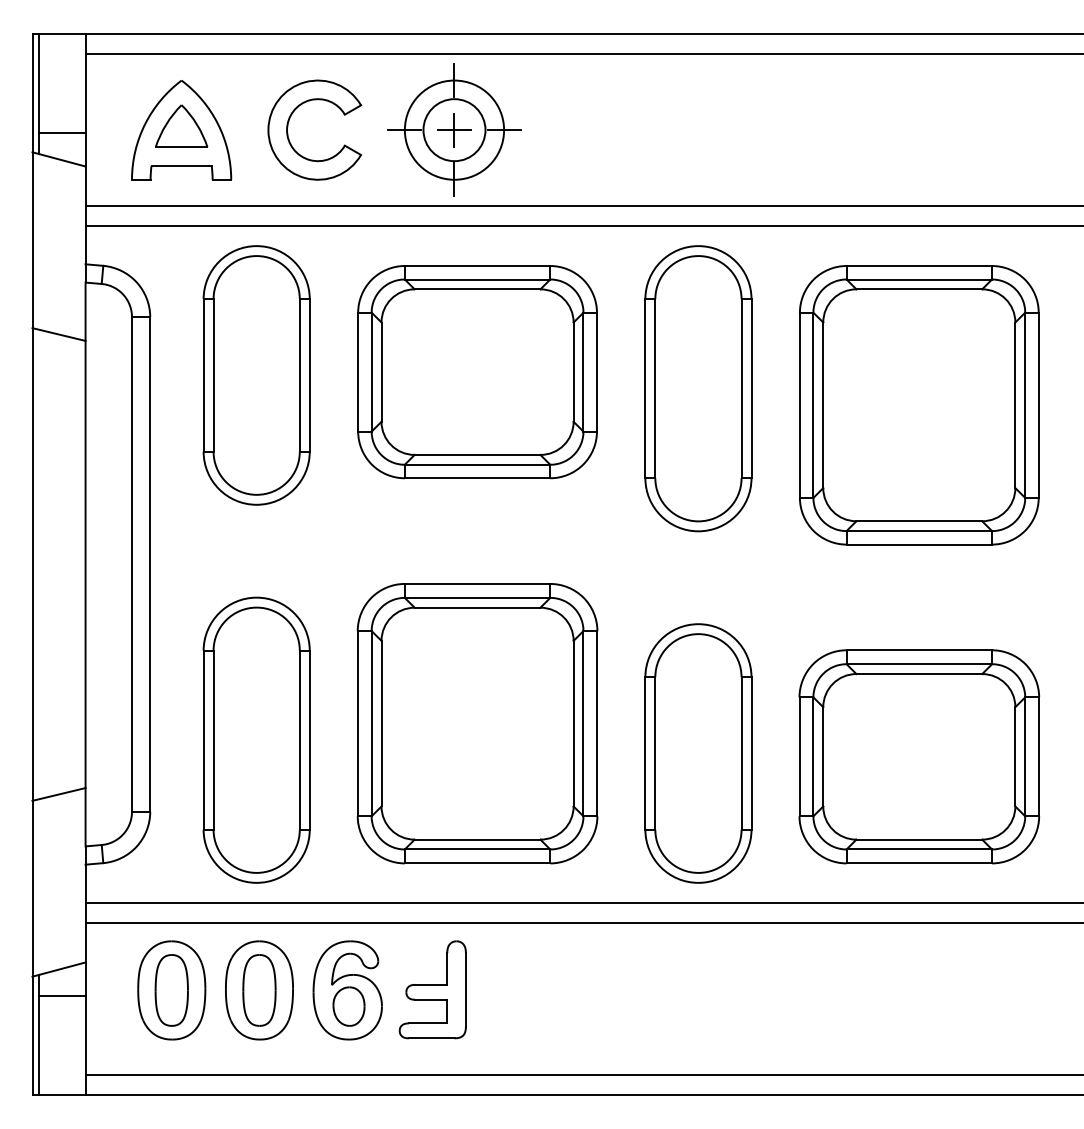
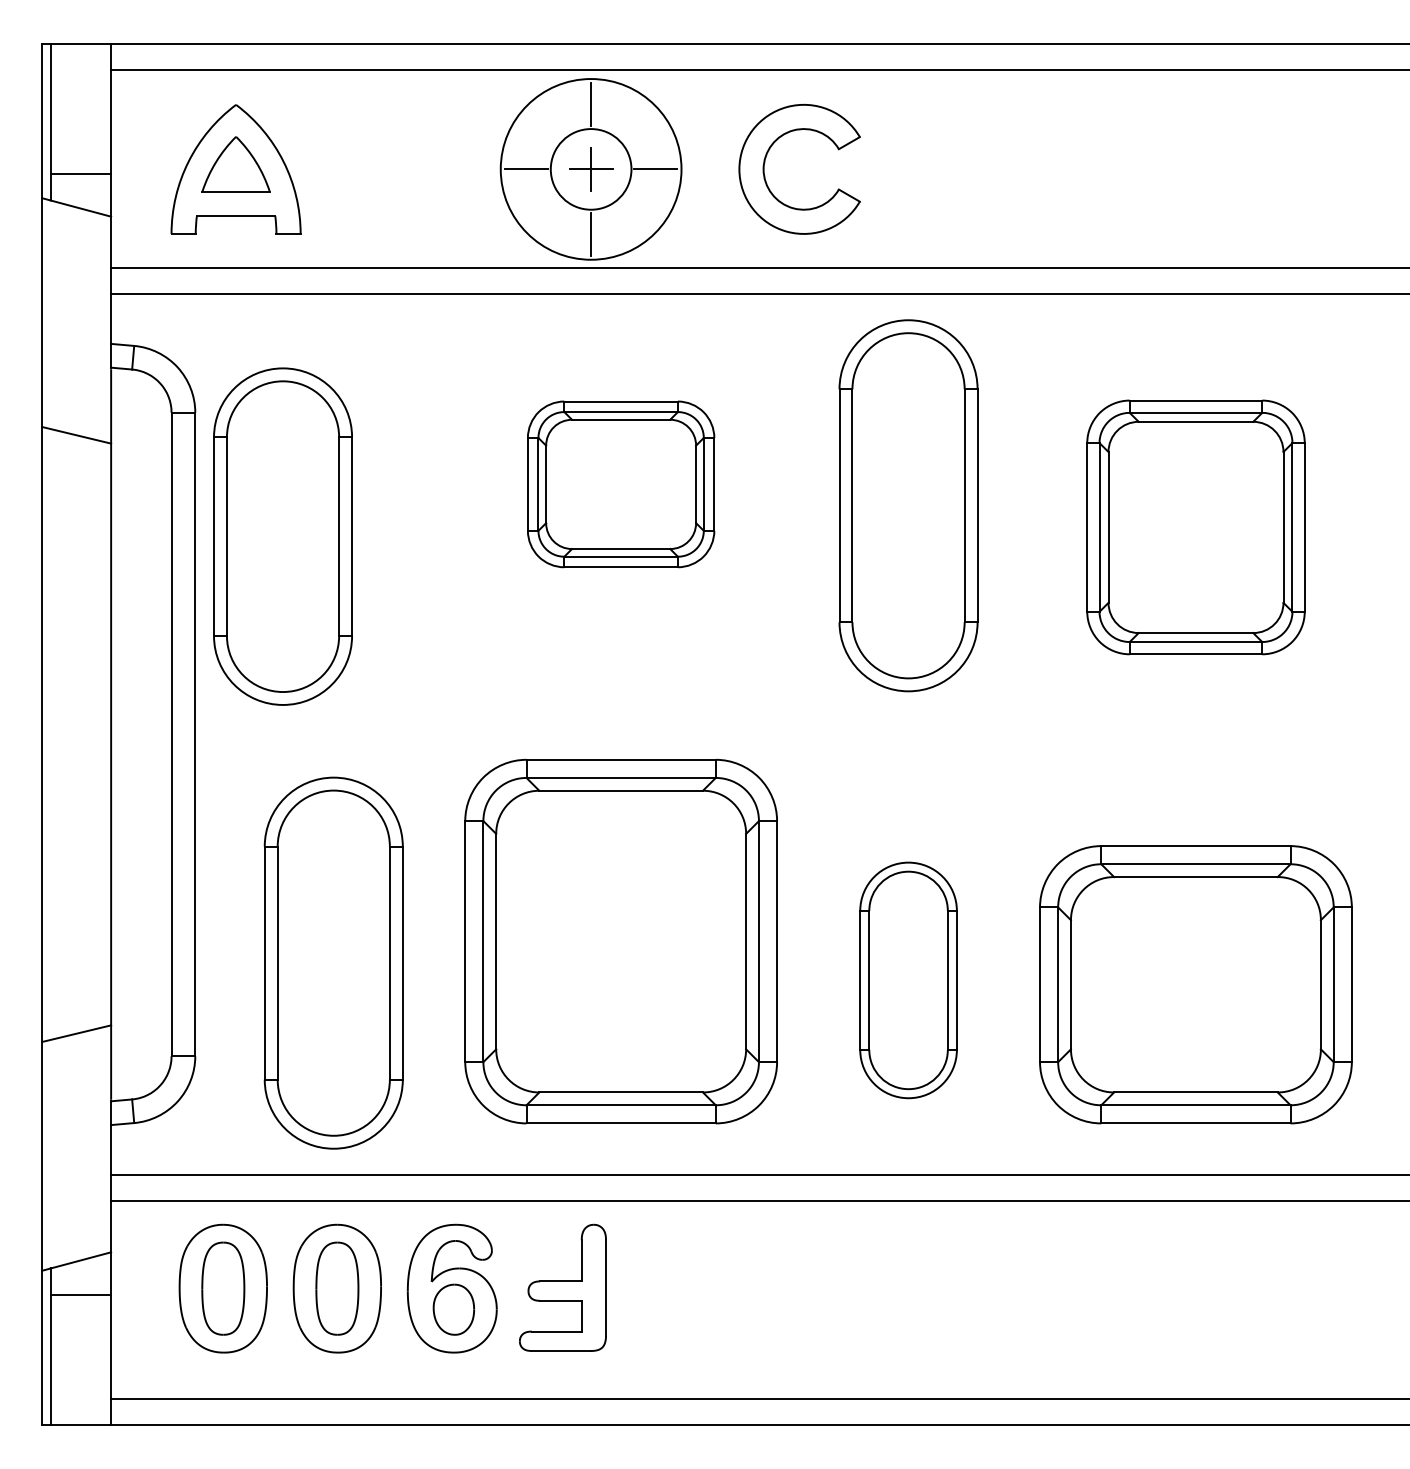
part: (288, 126) -> (765, 164), moved
circle: (454, 129) -> (591, 168), size x1.4
part: (477, 372) -> (621, 484), size x0.6
part: (256, 375) -> (282, 536), moved
part: (919, 405) -> (1196, 527), size x0.7
part: (698, 753) -> (908, 980), size x0.7

